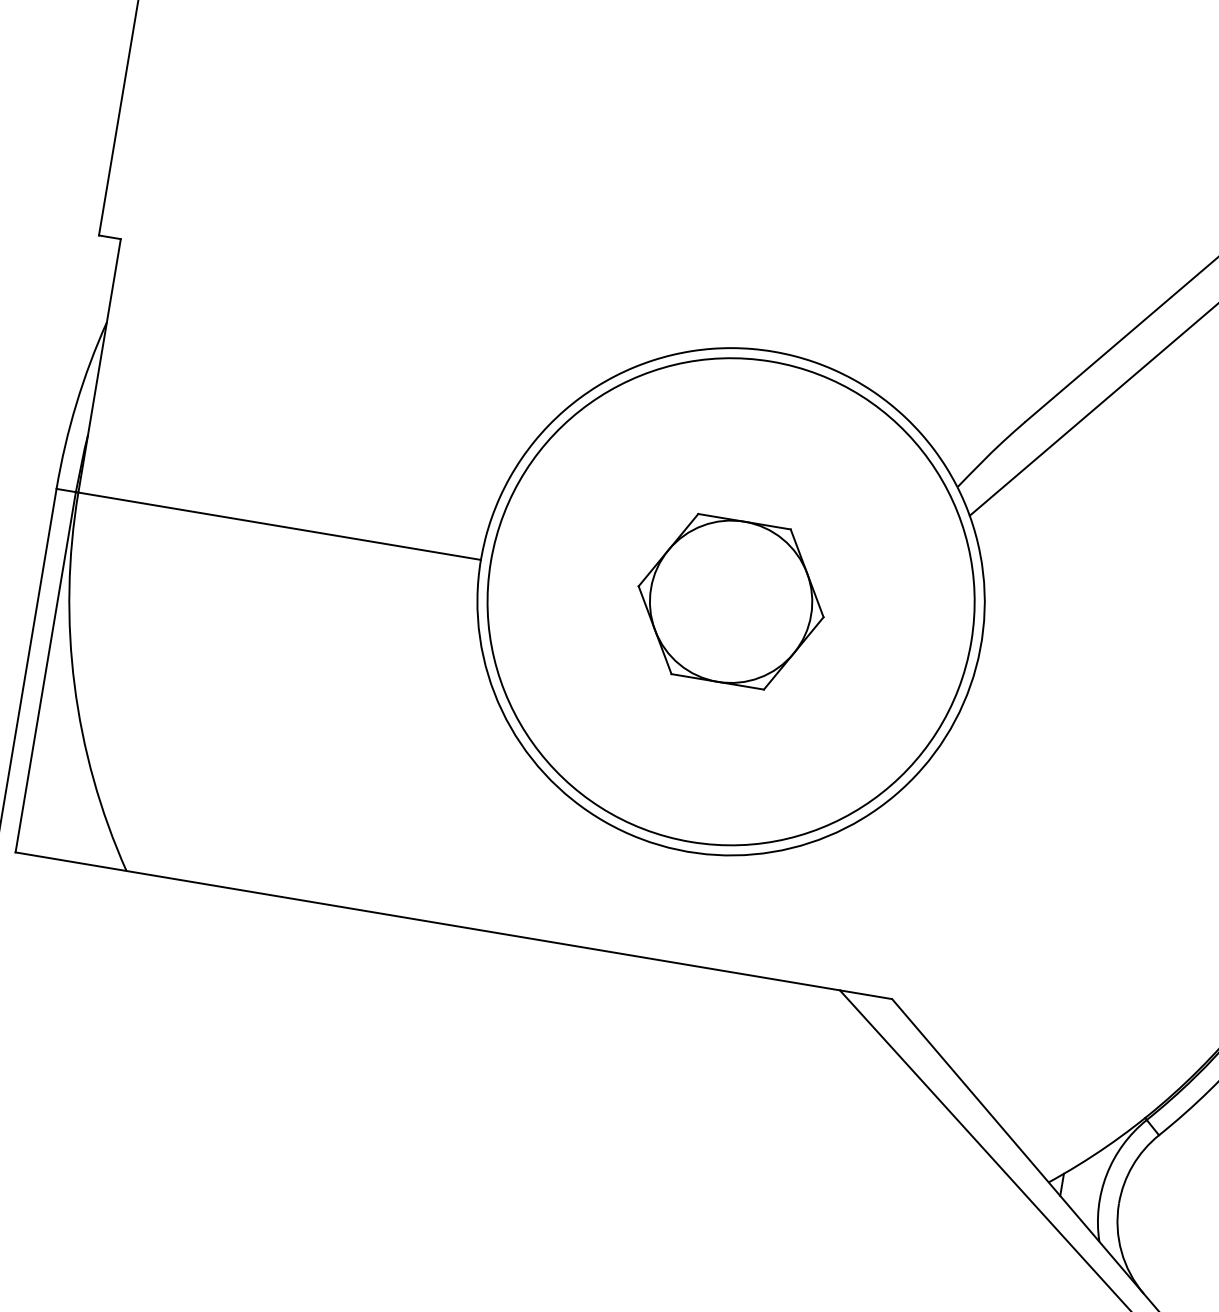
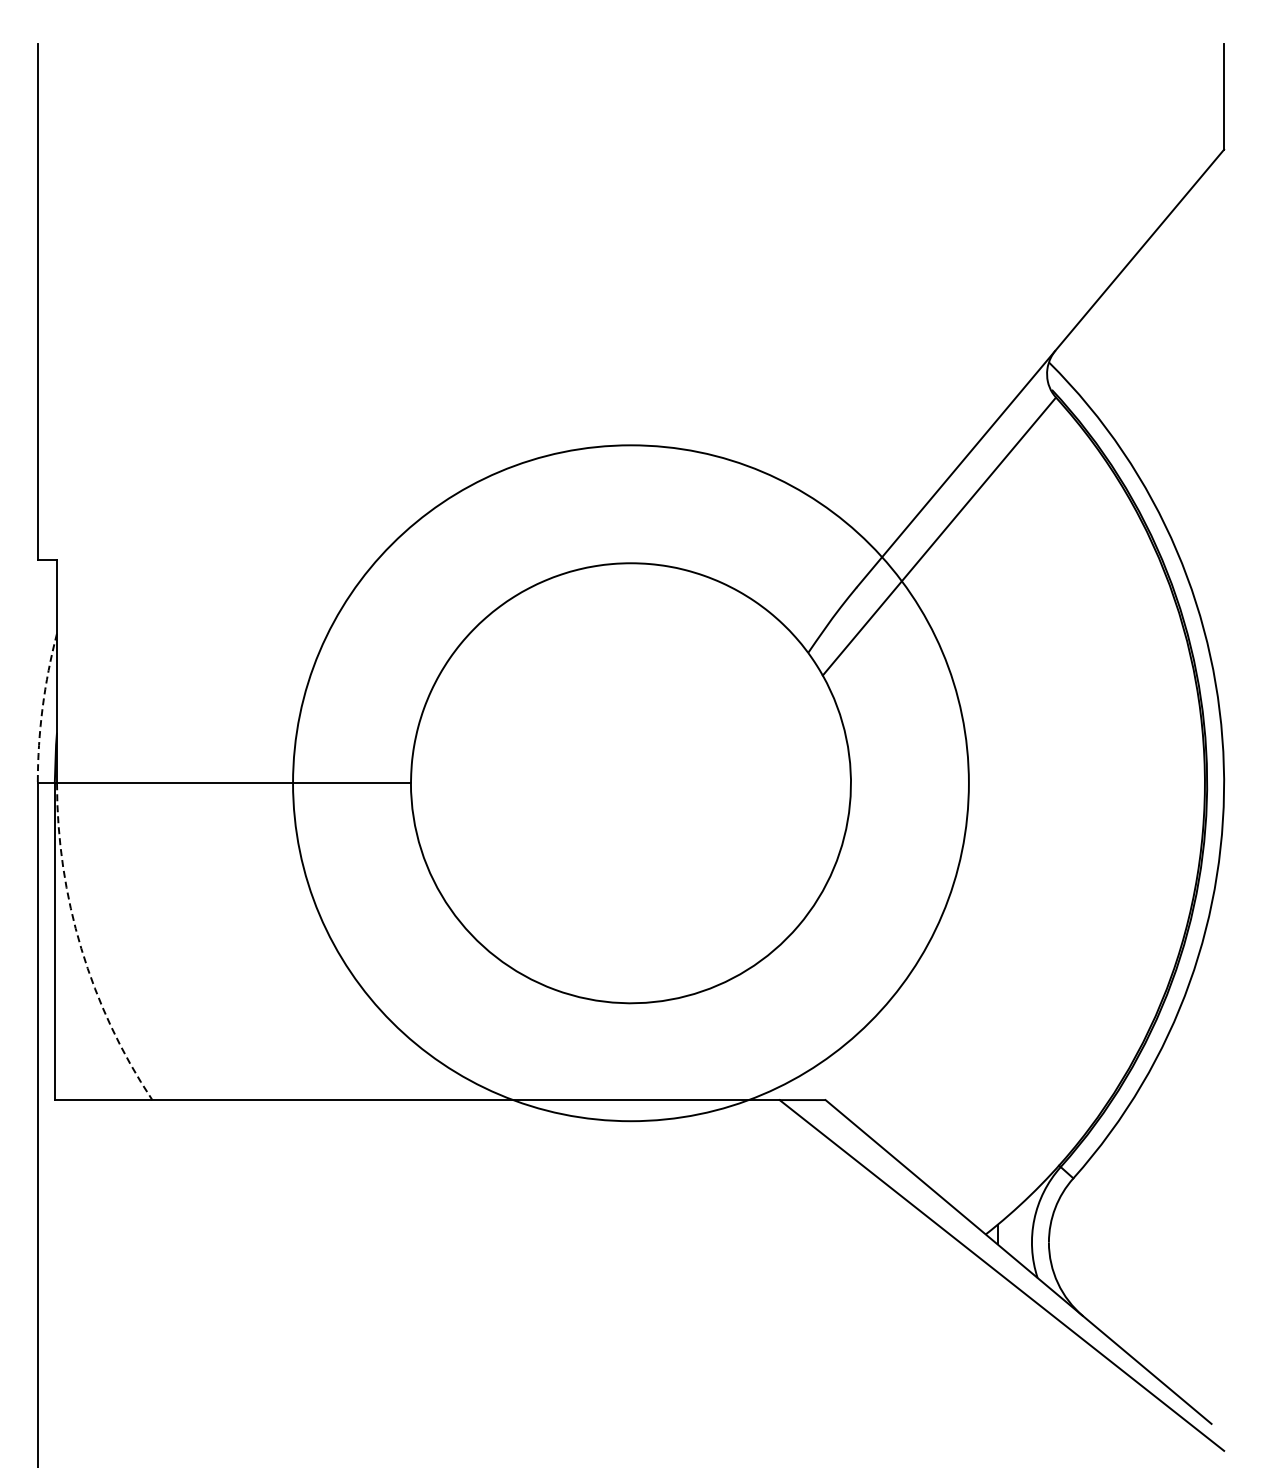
arc: (76, 403) -> (42, 707), solid -> dashed
part: (730, 600) -> (630, 782), removed
circle: (730, 601) -> (630, 783), size x1.6
arc: (74, 685) -> (81, 948), solid -> dashed

